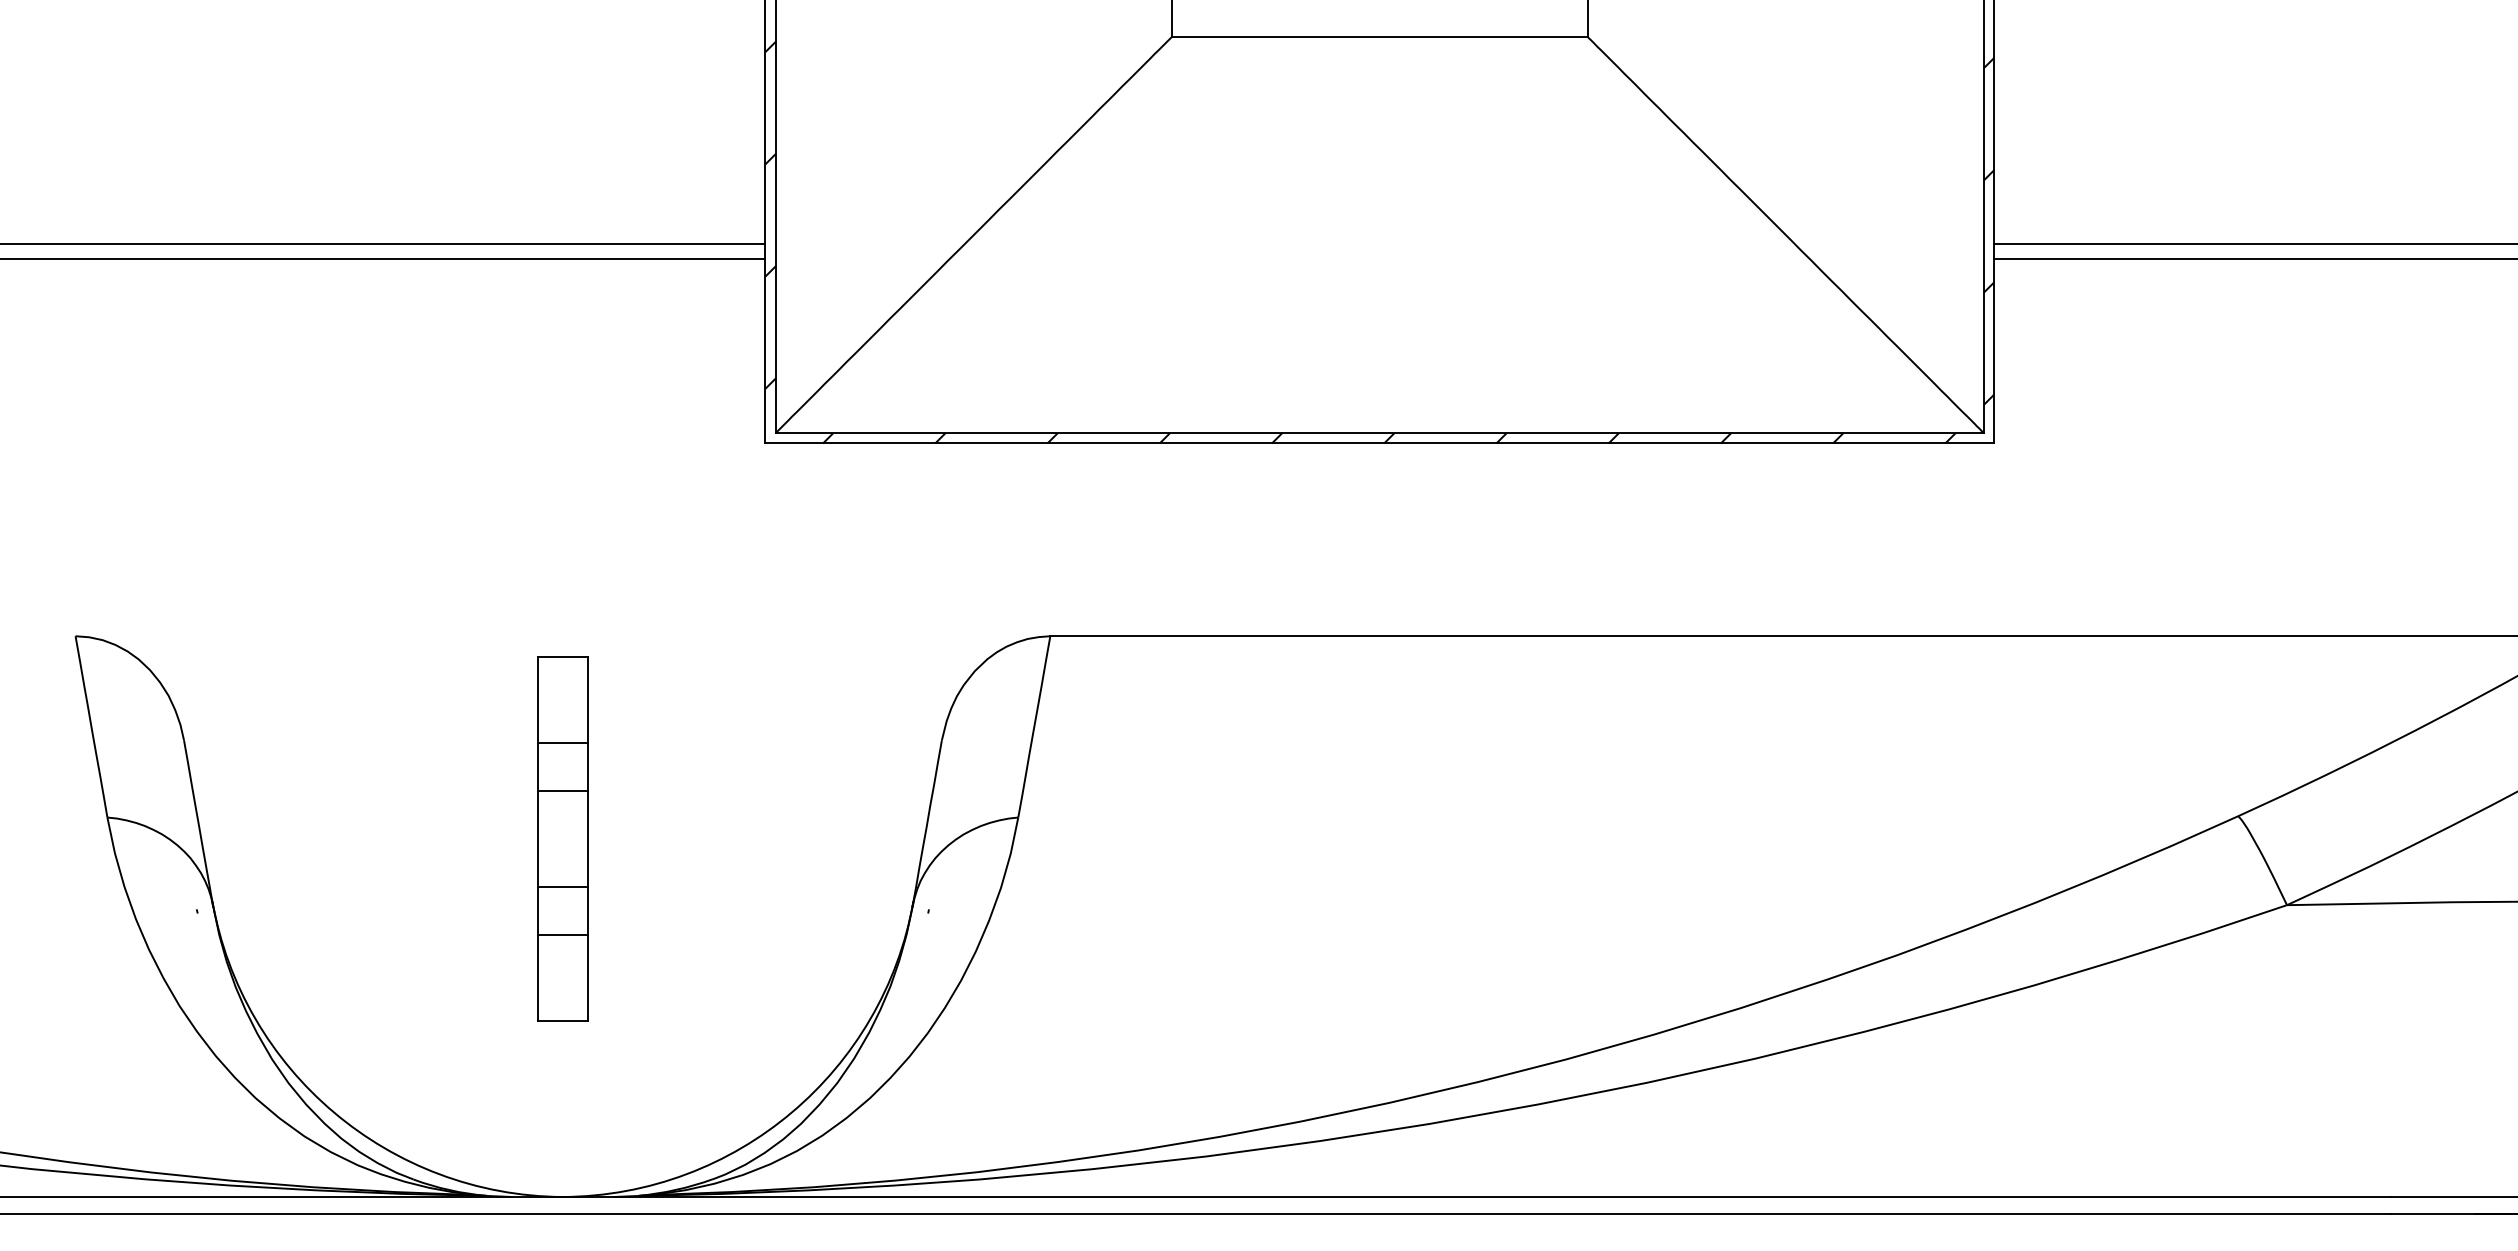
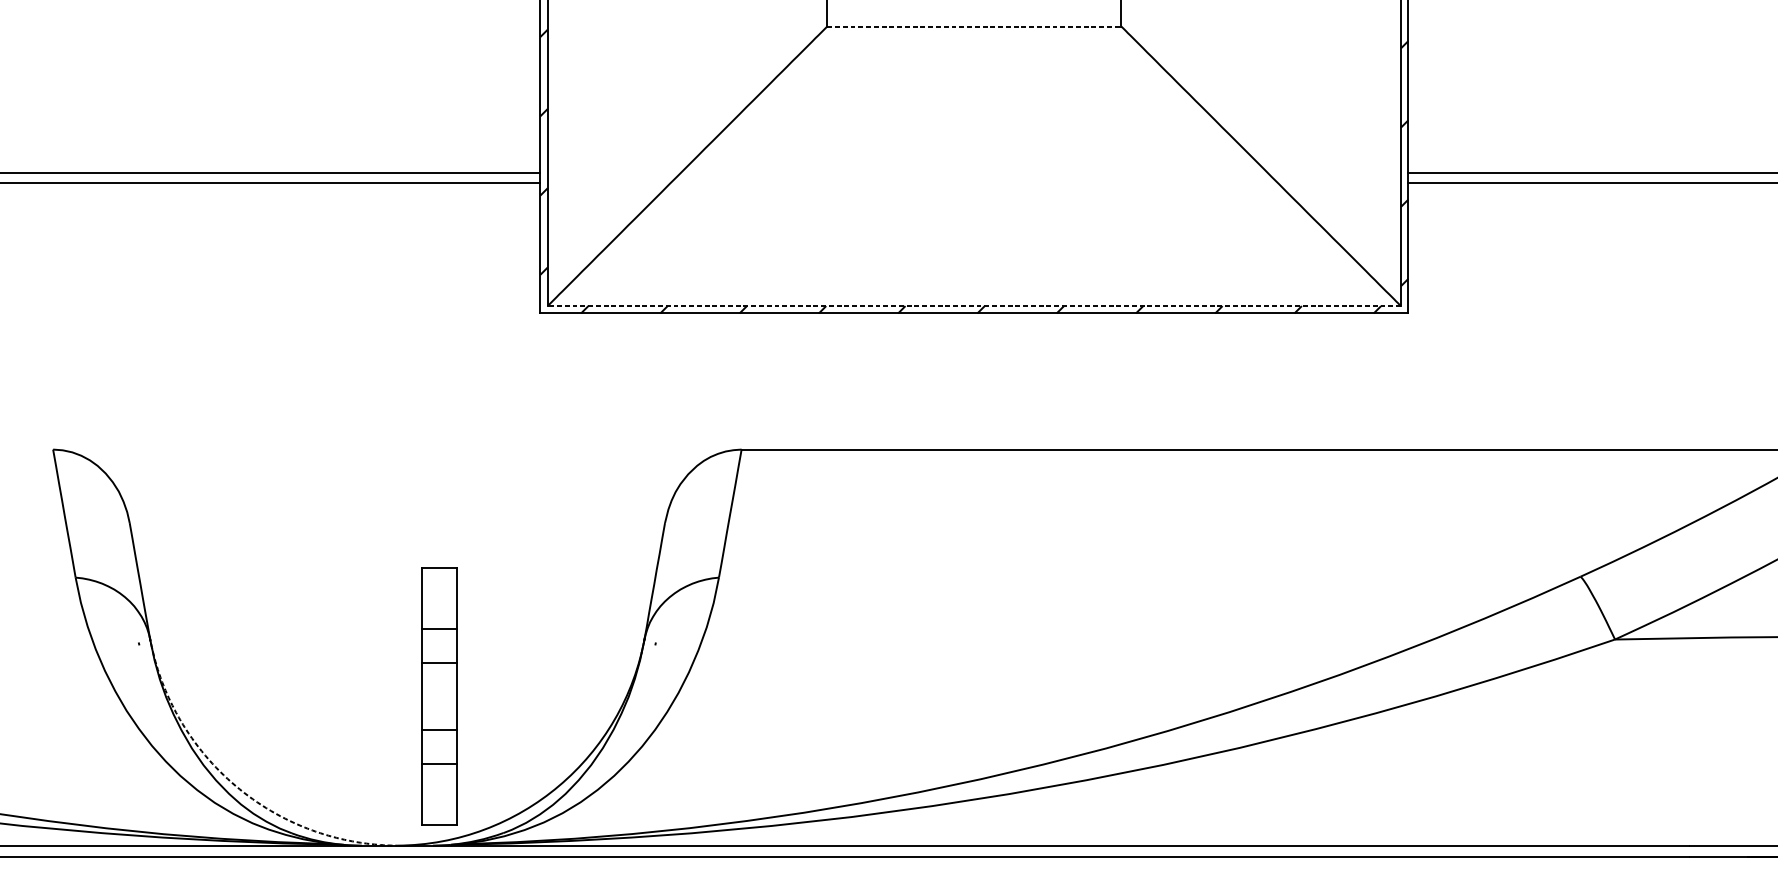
line: (1380, 37) -> (974, 26), solid -> dashed
line: (1379, 433) -> (974, 306), solid -> dashed
part: (562, 838) -> (439, 696), moved
arc: (334, 1112) -> (236, 785), solid -> dashed

